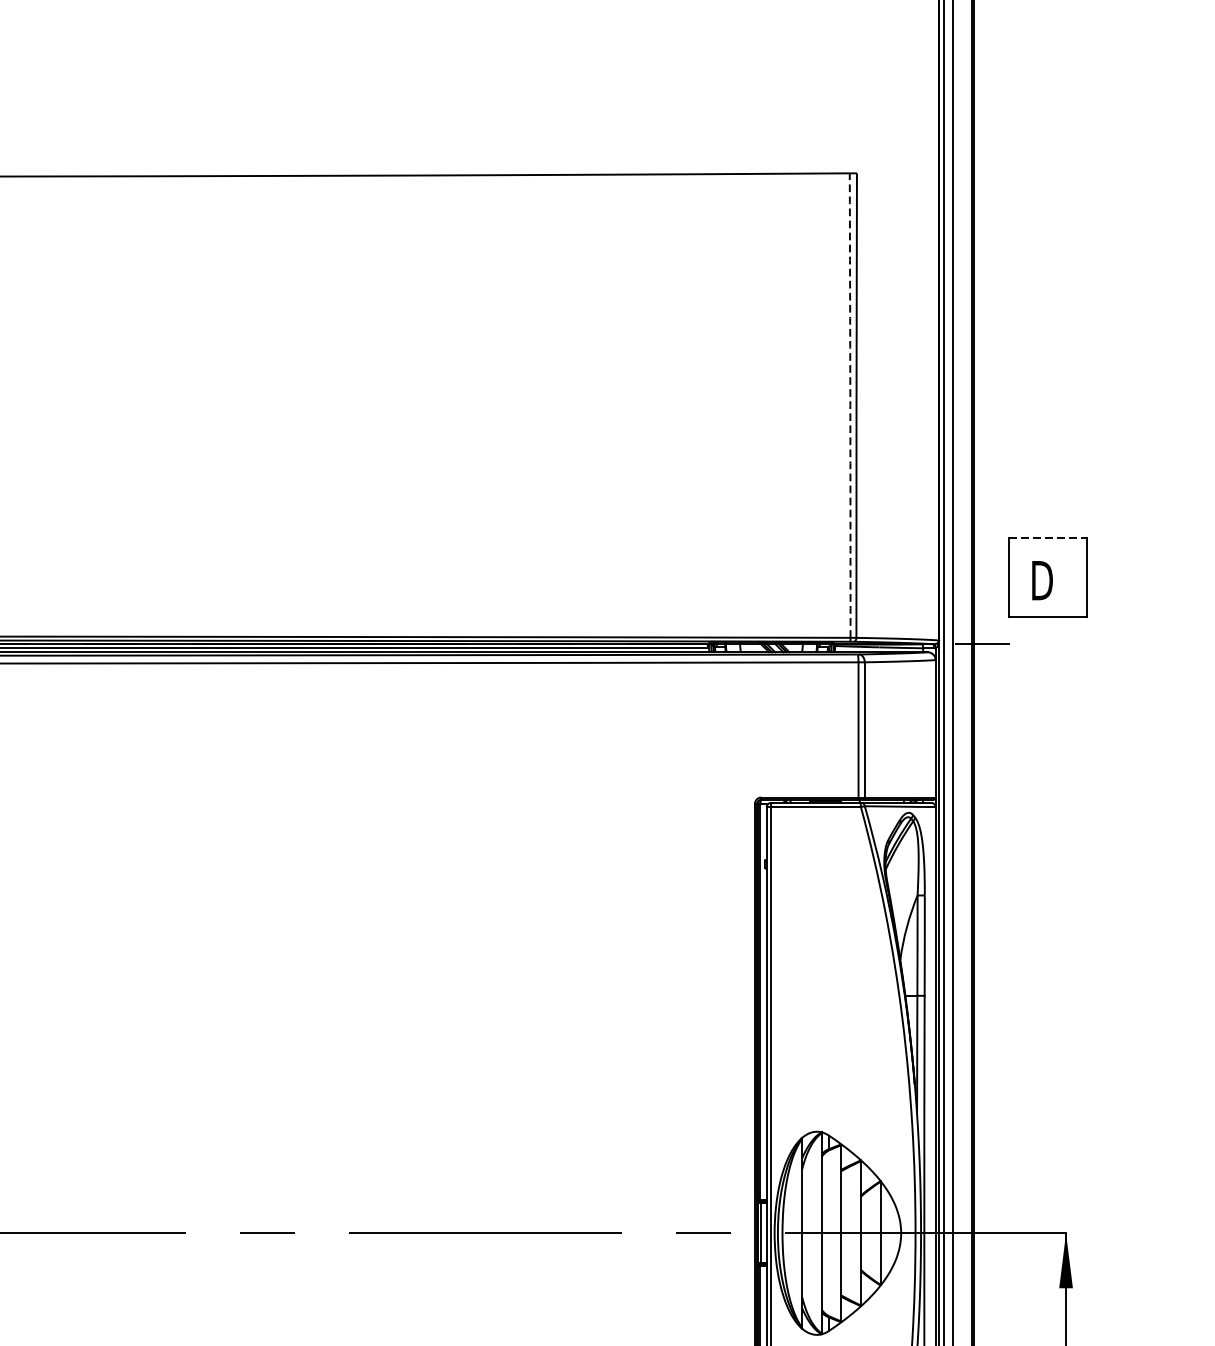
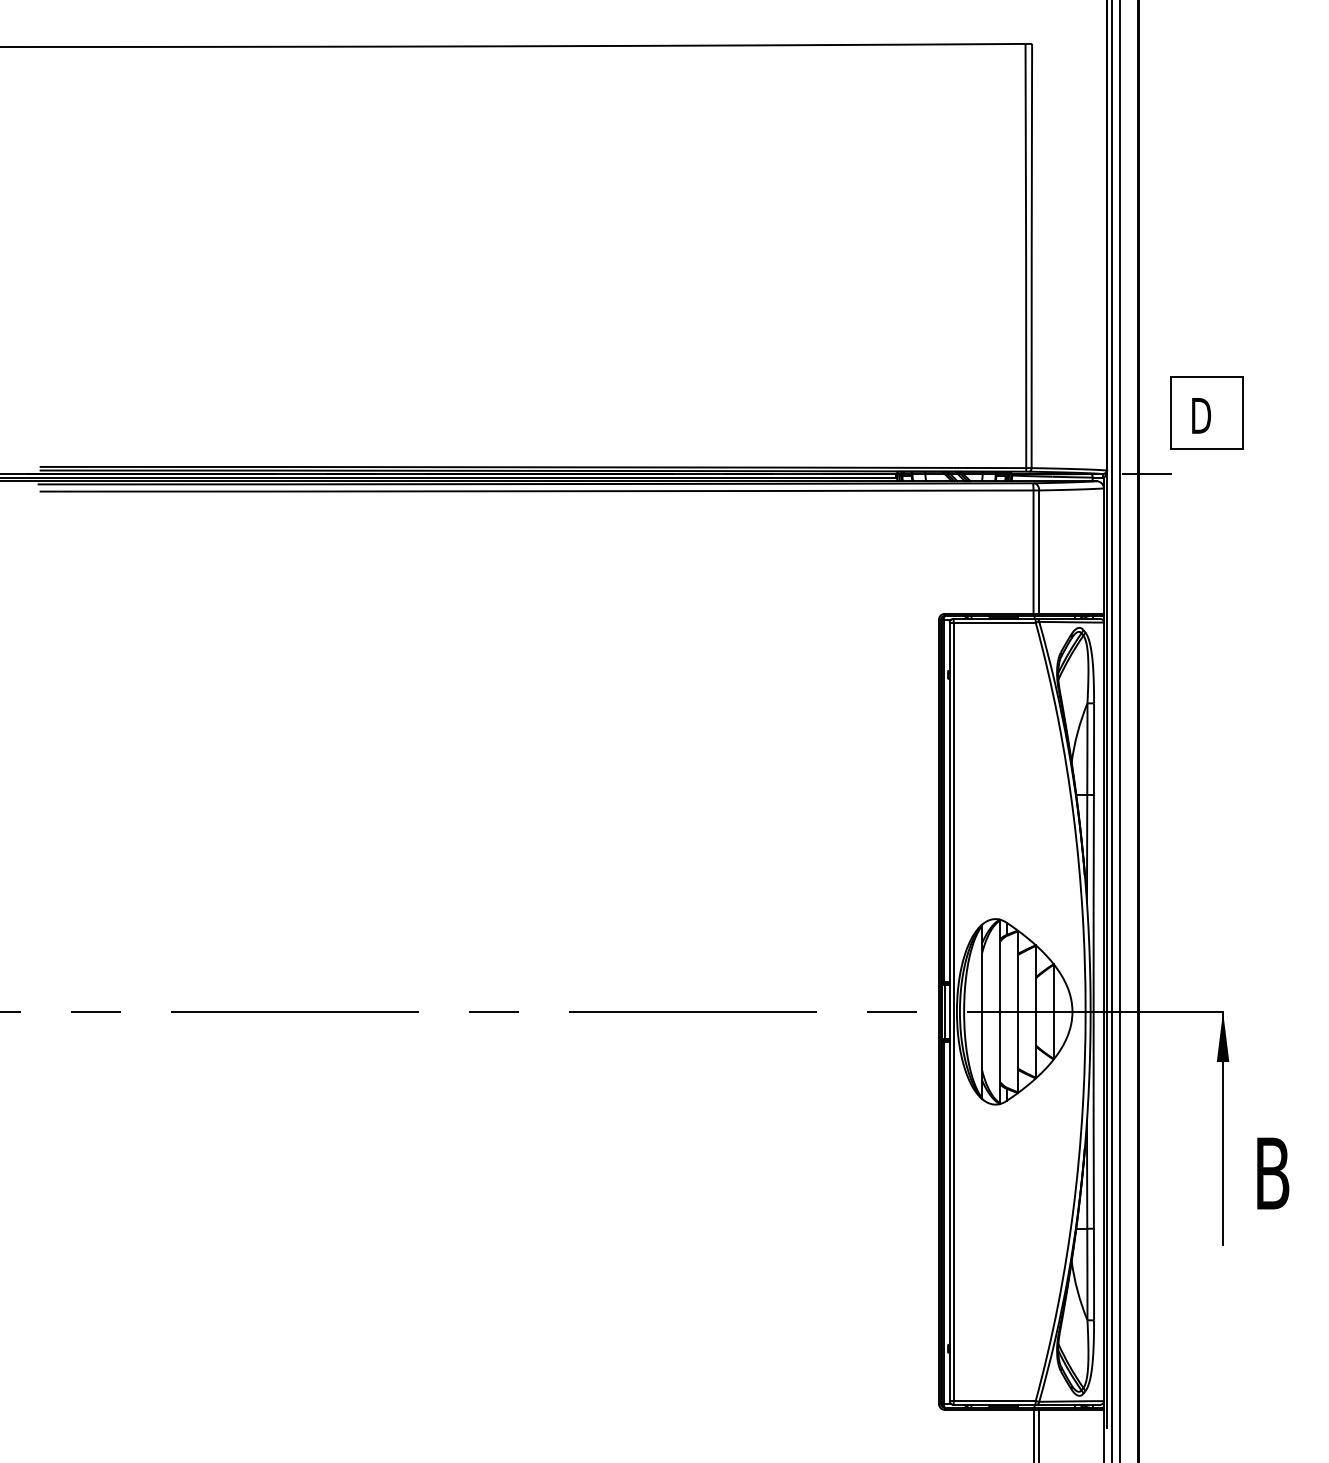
arc: (850, 406) -> (1026, 256), dashed -> solid
line: (1047, 537) -> (1206, 376), dashed -> solid

